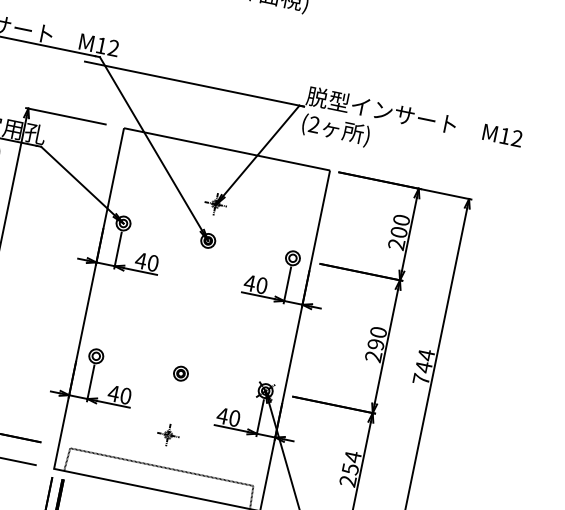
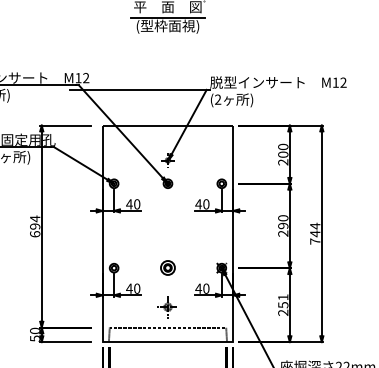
part: (180, 374) -> (167, 268), size x1.6
part: (167, 433) -> (167, 306), size x1.6
text: (353, 457) -> (283, 297), 254 -> 251

